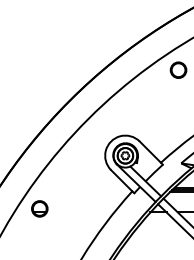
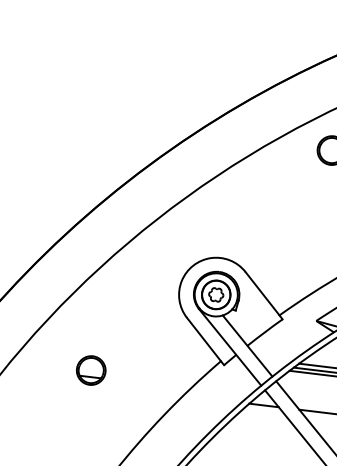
part: (39, 208) -> (90, 369), moved

